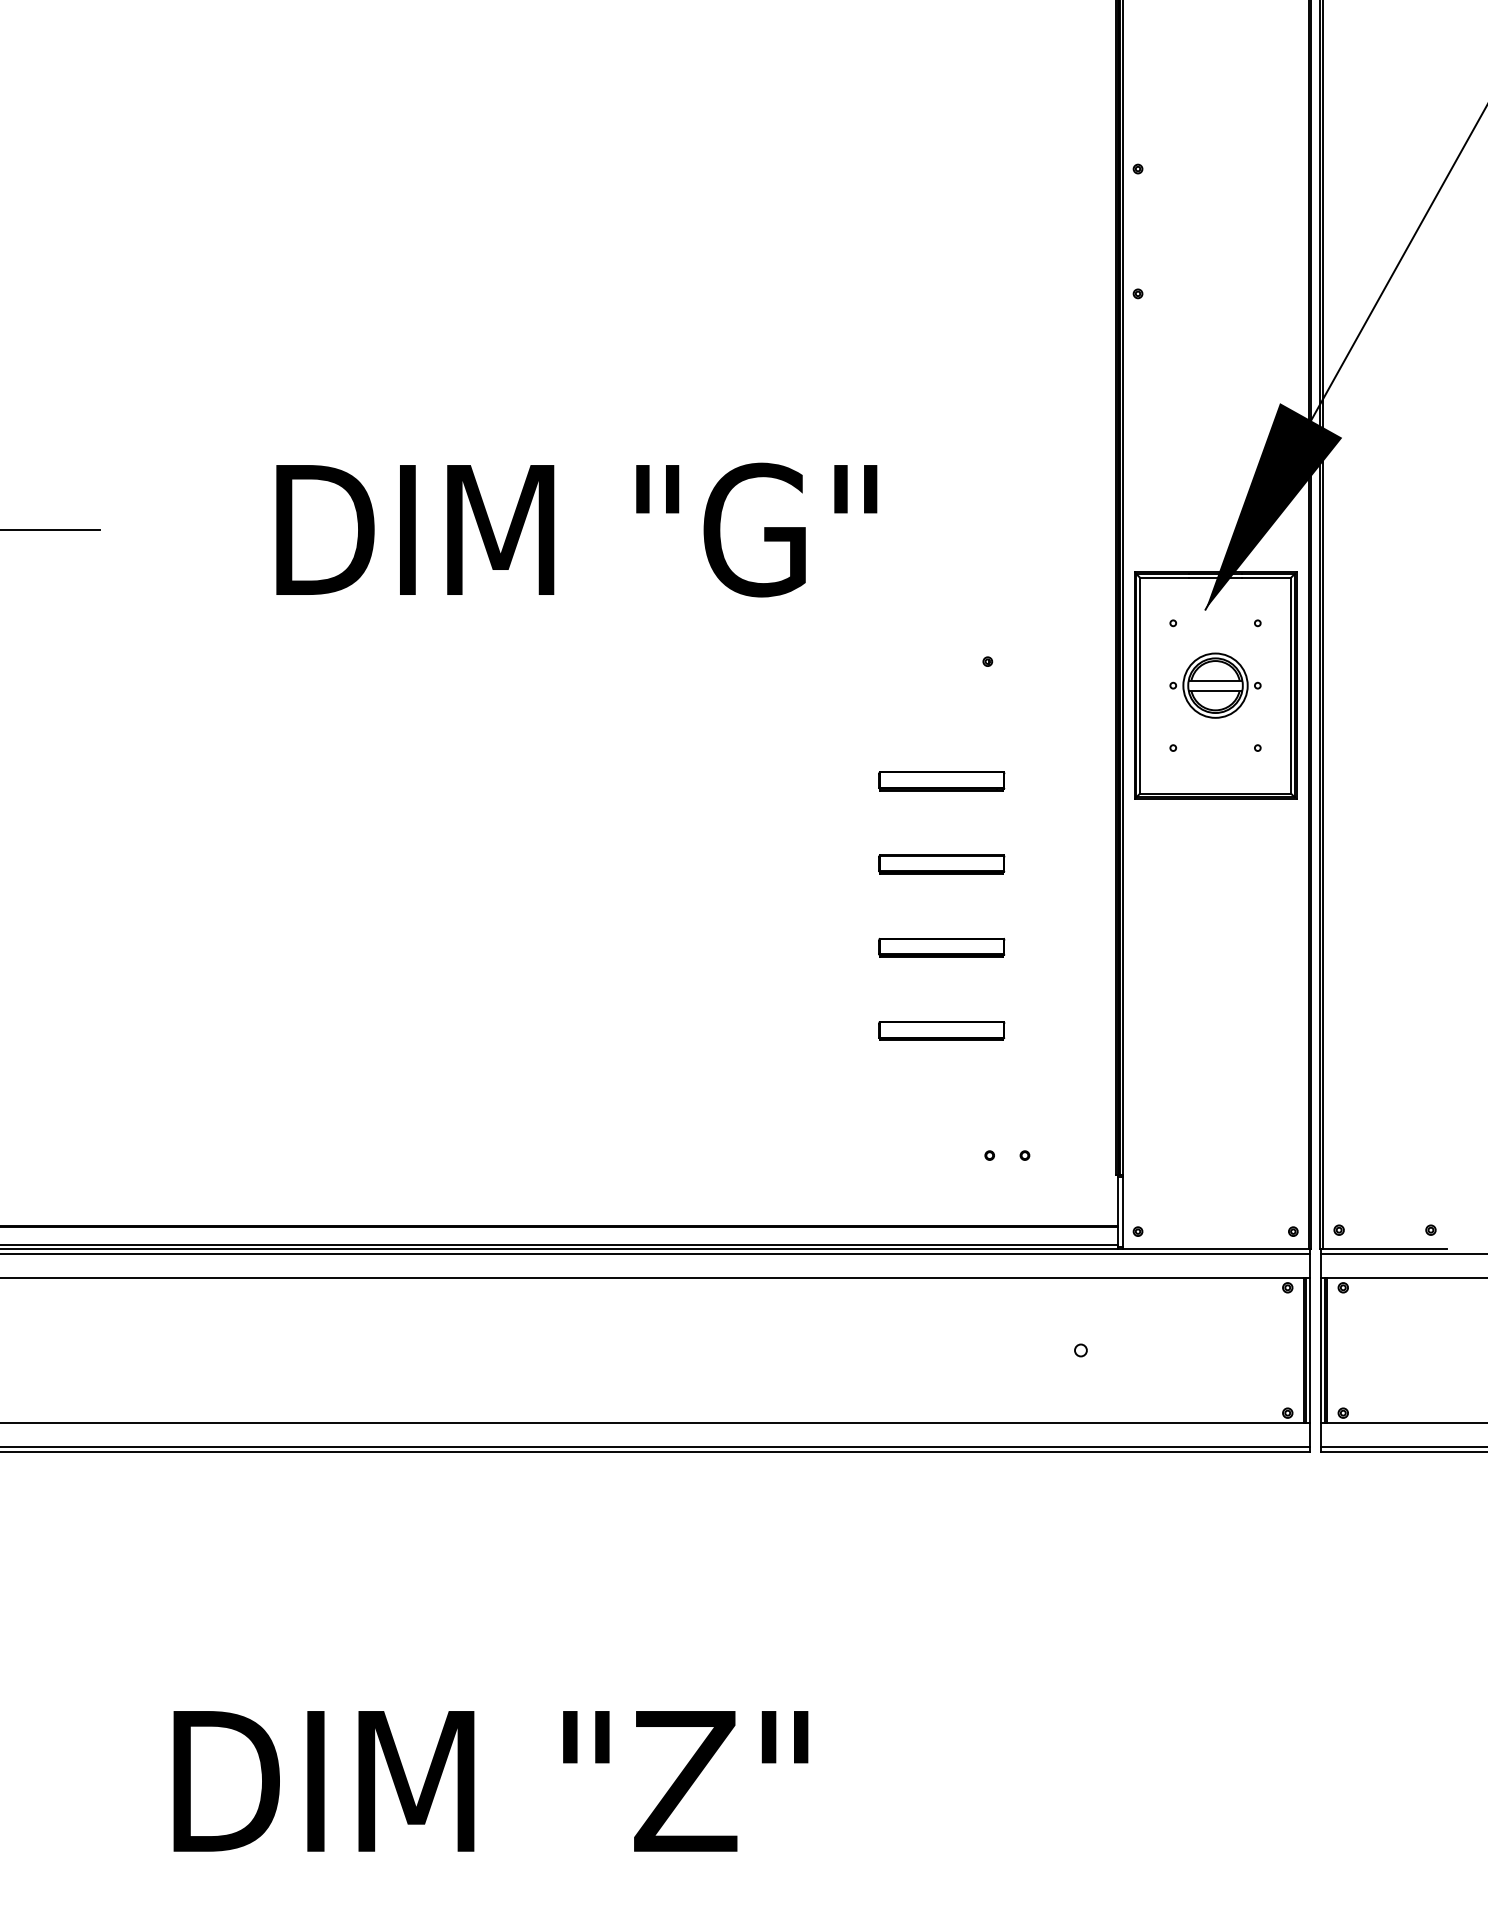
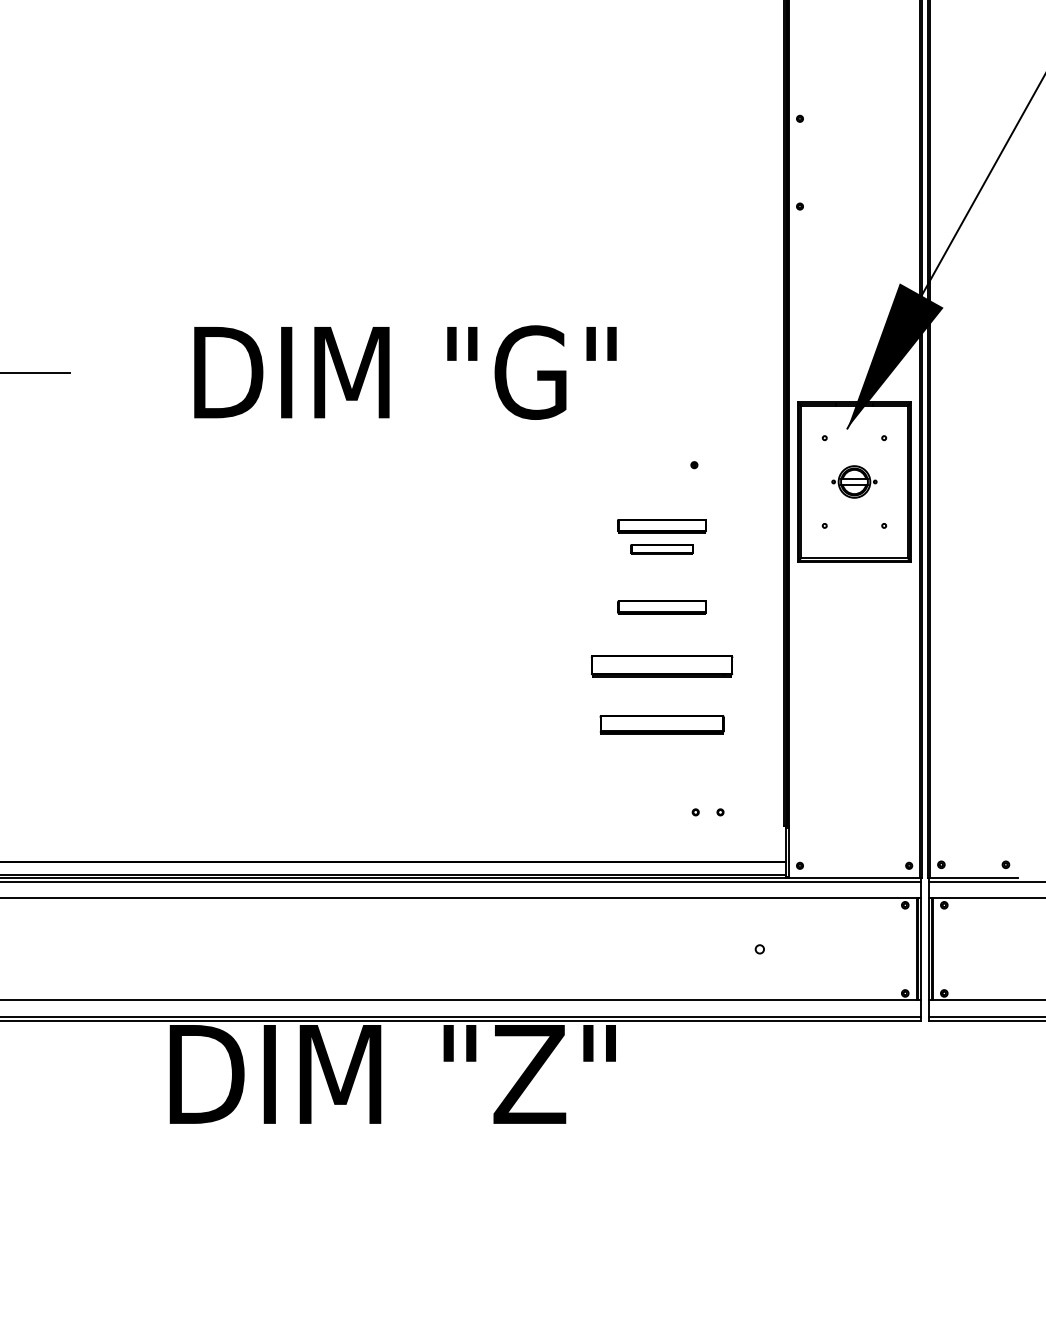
part: (1215, 685) -> (854, 481), size x0.7
part: (941, 748) -> (661, 526), added
part: (941, 781) -> (661, 549), size x0.7
part: (941, 947) -> (661, 666), size x1.6
part: (941, 1030) -> (661, 724), size x1.4
text: (490, 1781) -> (392, 1074), moved

